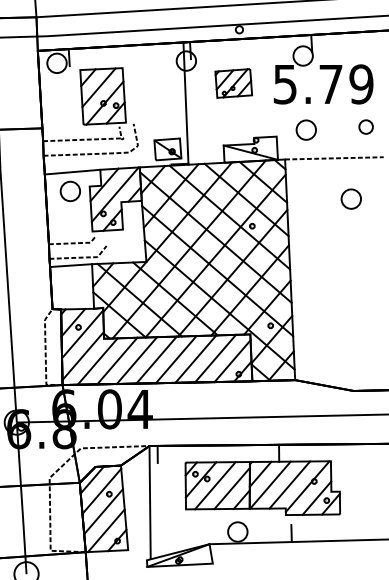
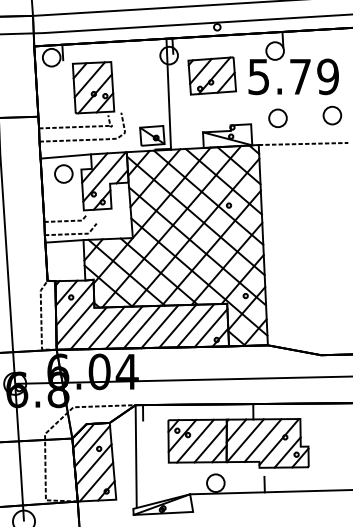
part: (233, 83) -> (211, 76), size x1.43
part: (365, 126) -> (331, 115), size x1.43
part: (350, 198) -> (318, 180), removed

